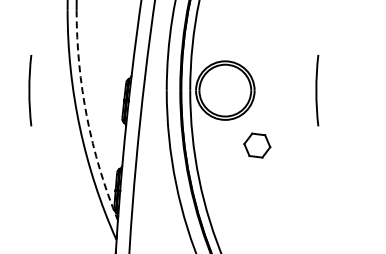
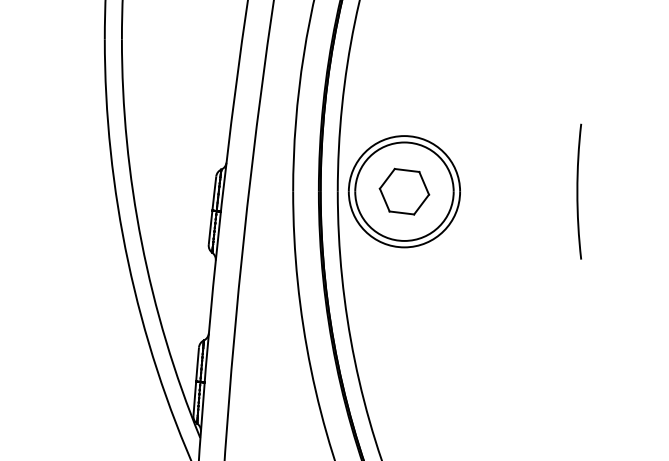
arc: (30, 90) -> (34, 191), removed
arc: (87, 117) -> (142, 242), dashed -> solid
part: (257, 145) -> (404, 191), moved

